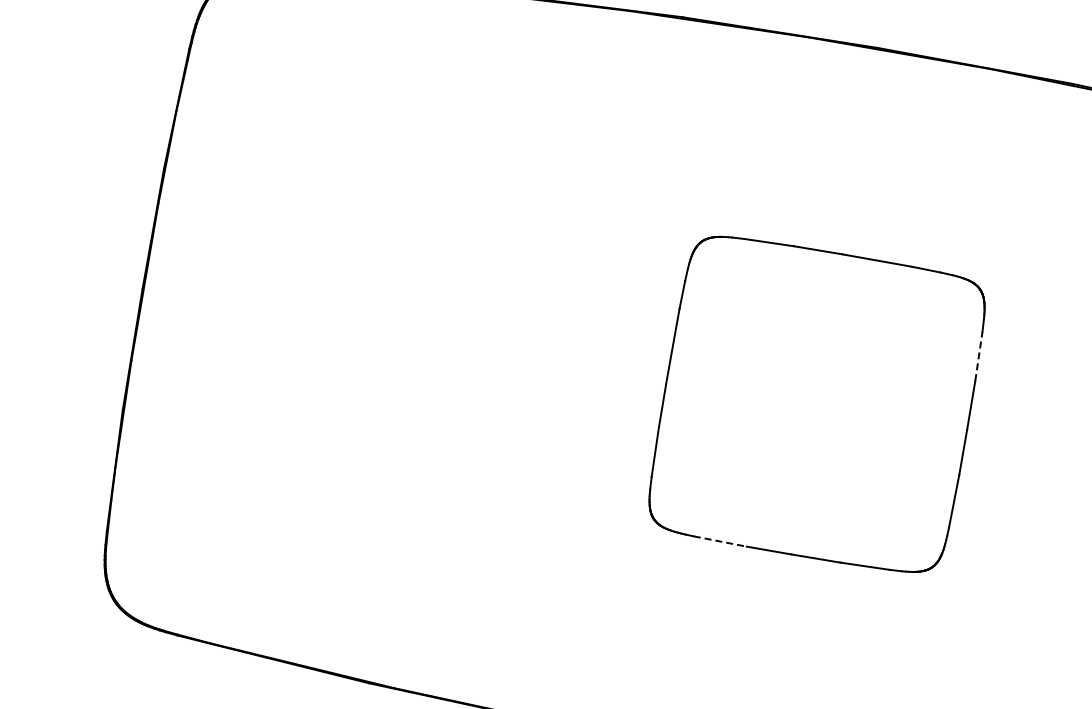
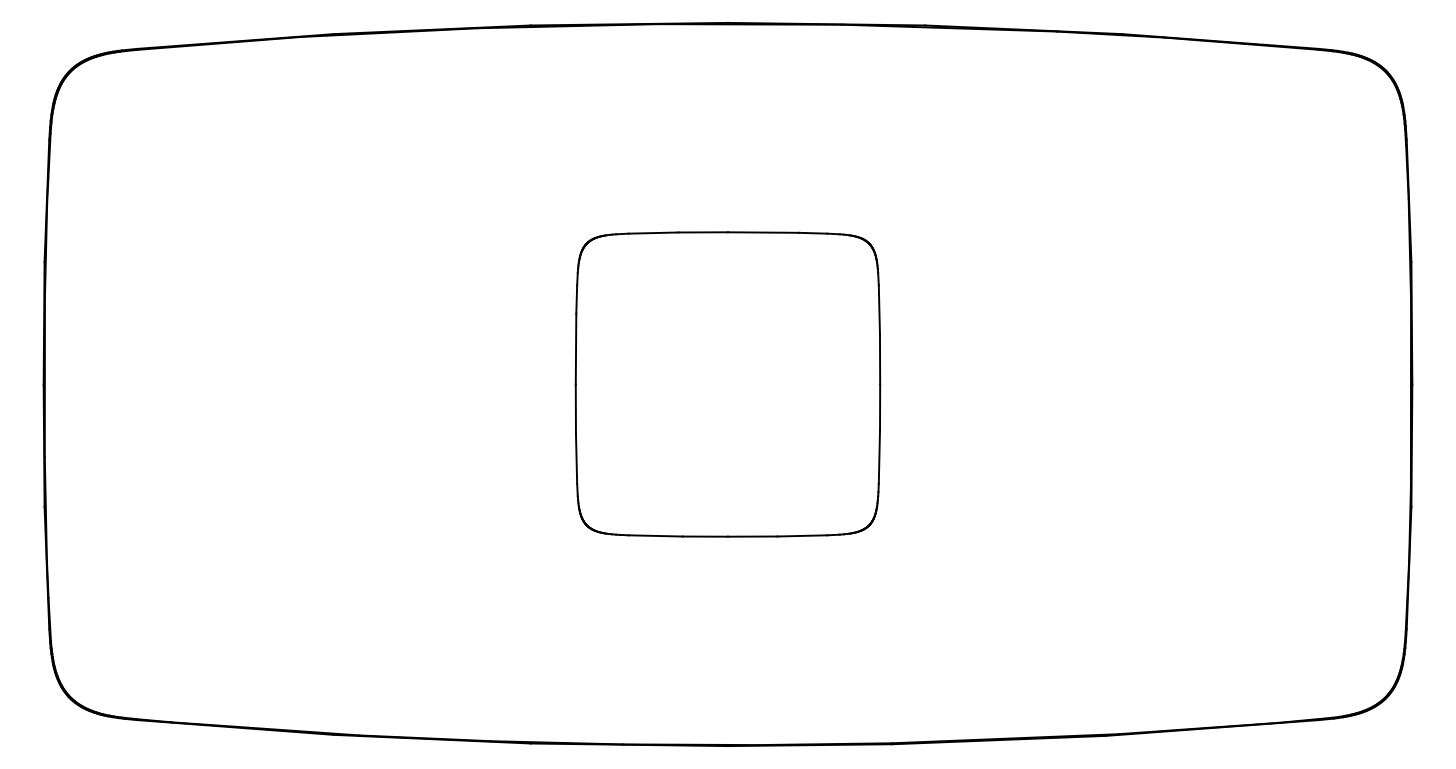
line: (978, 357) -> (879, 310), dashed -> solid
line: (720, 541) -> (655, 535), dashed -> solid

